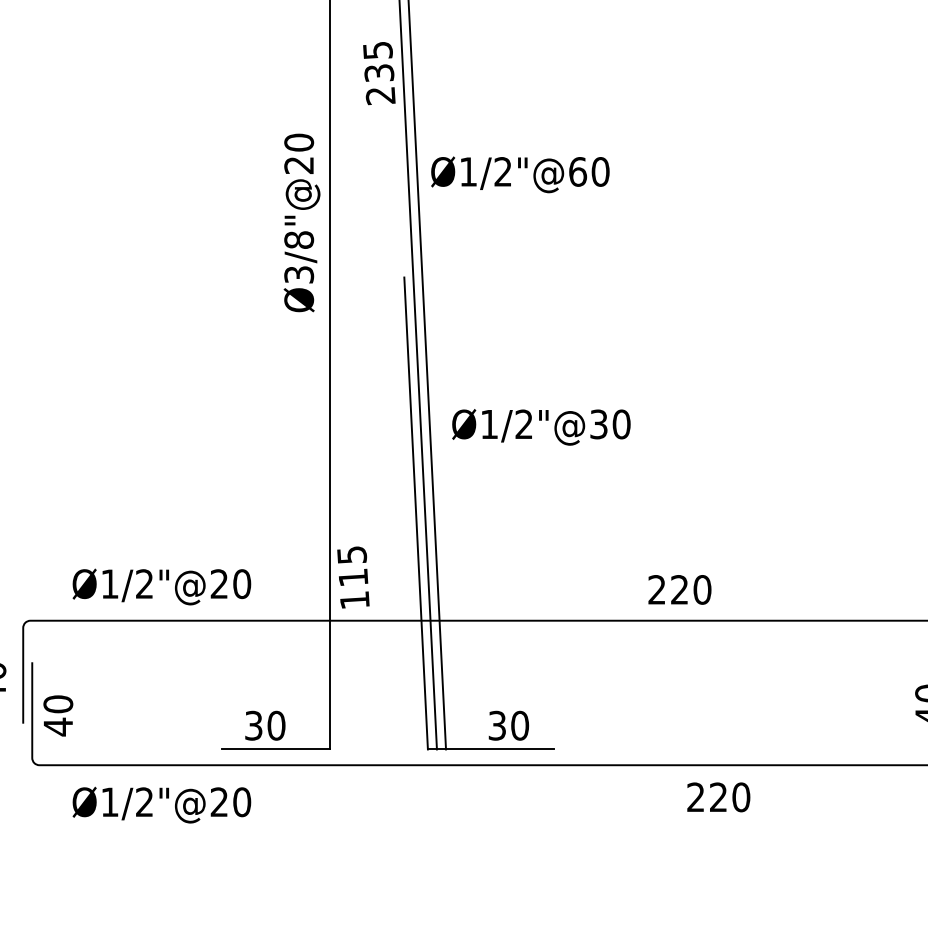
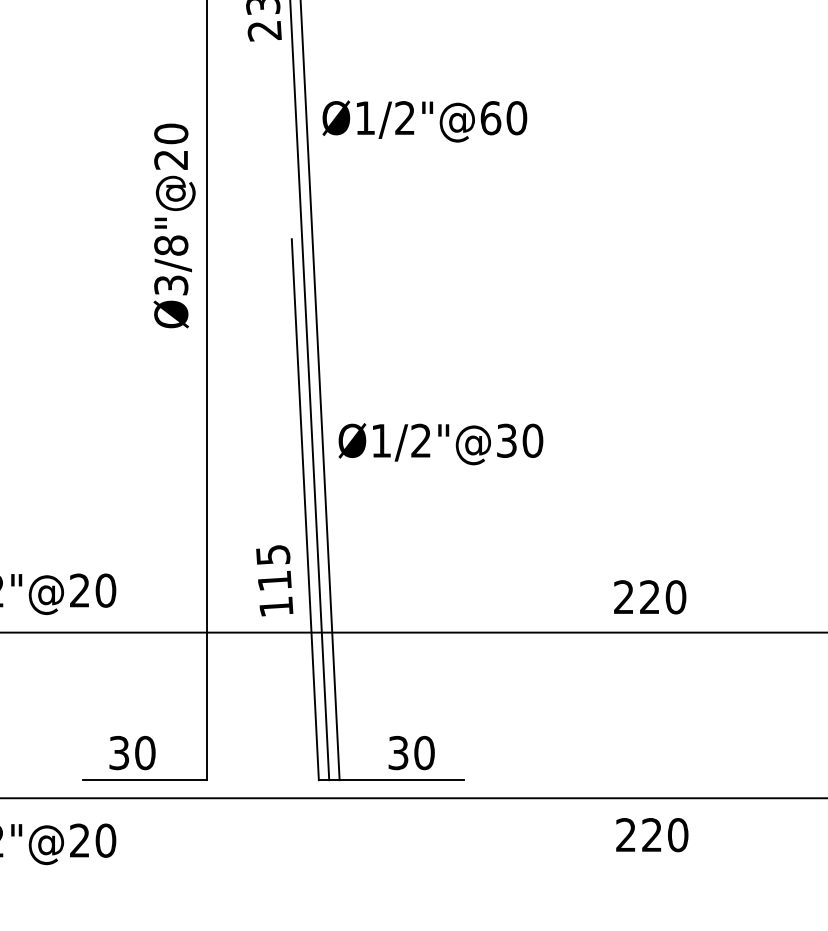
text: (301, 222) -> (173, 225), moved
text: (541, 427) -> (441, 444), moved
text: (353, 577) -> (274, 580), moved
text: (679, 589) -> (649, 596), moved

